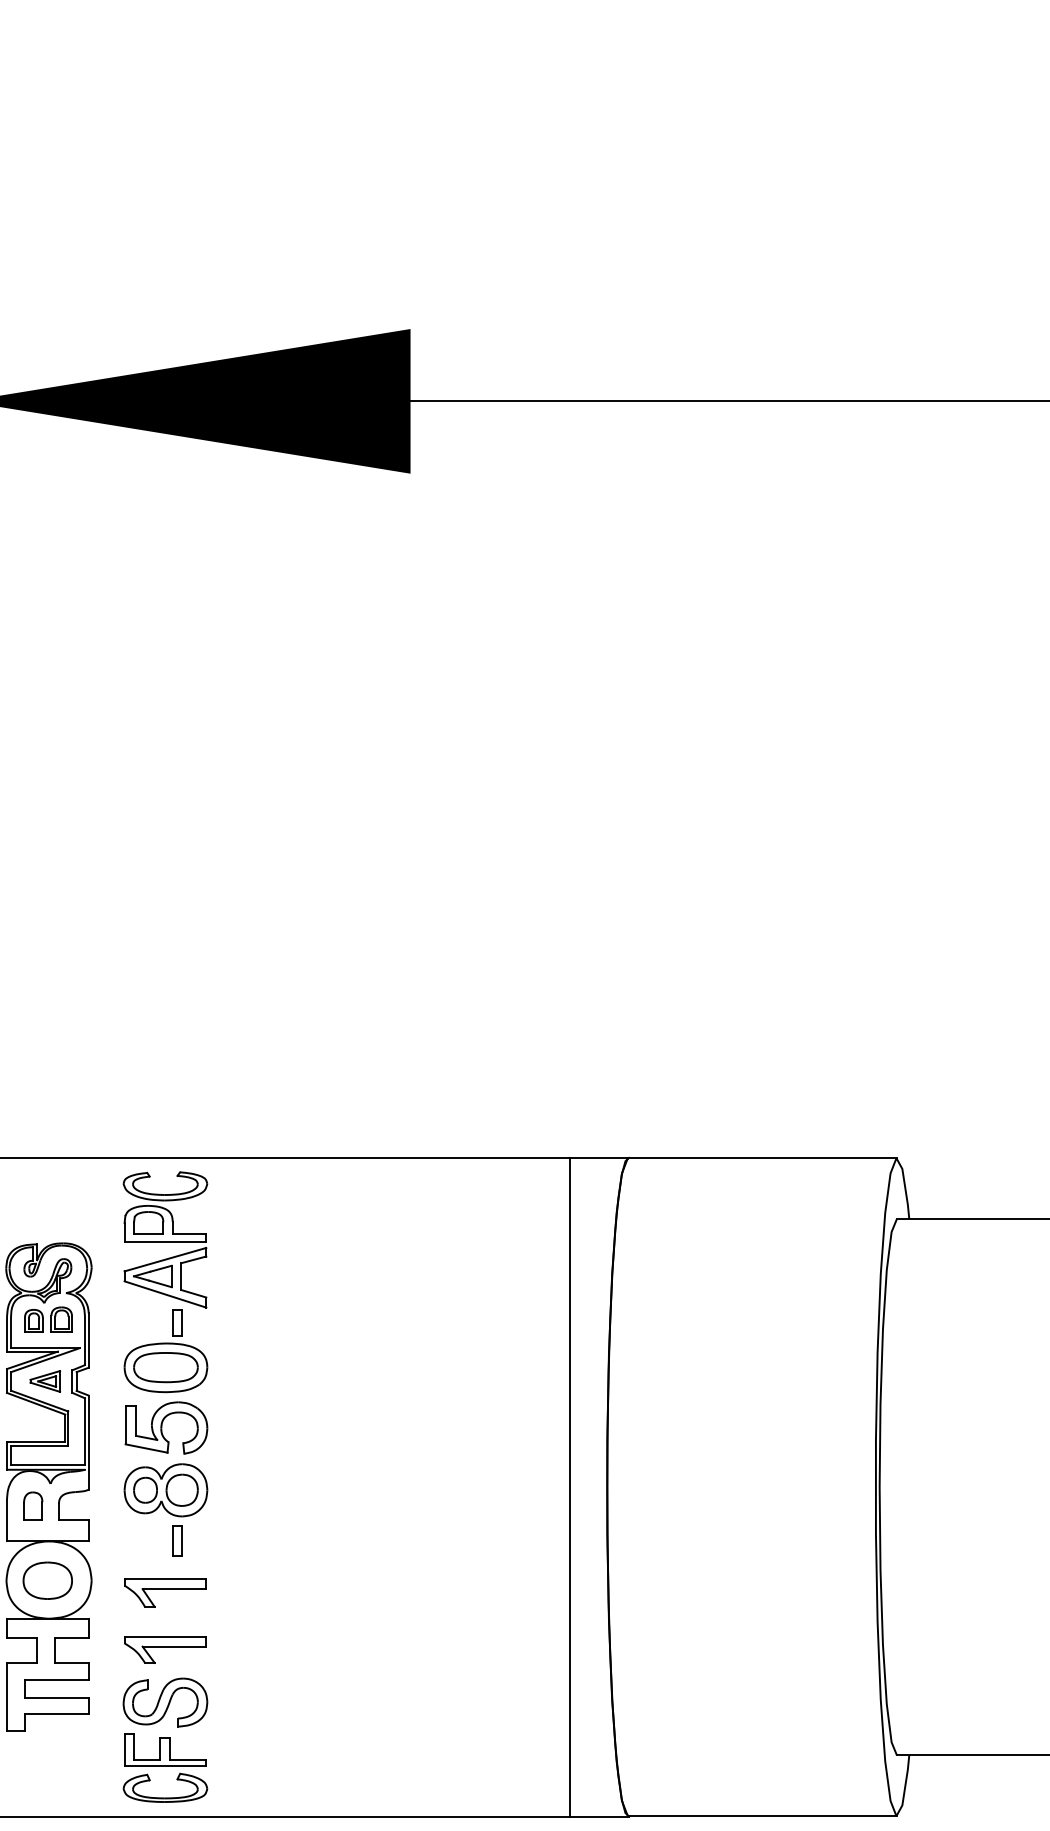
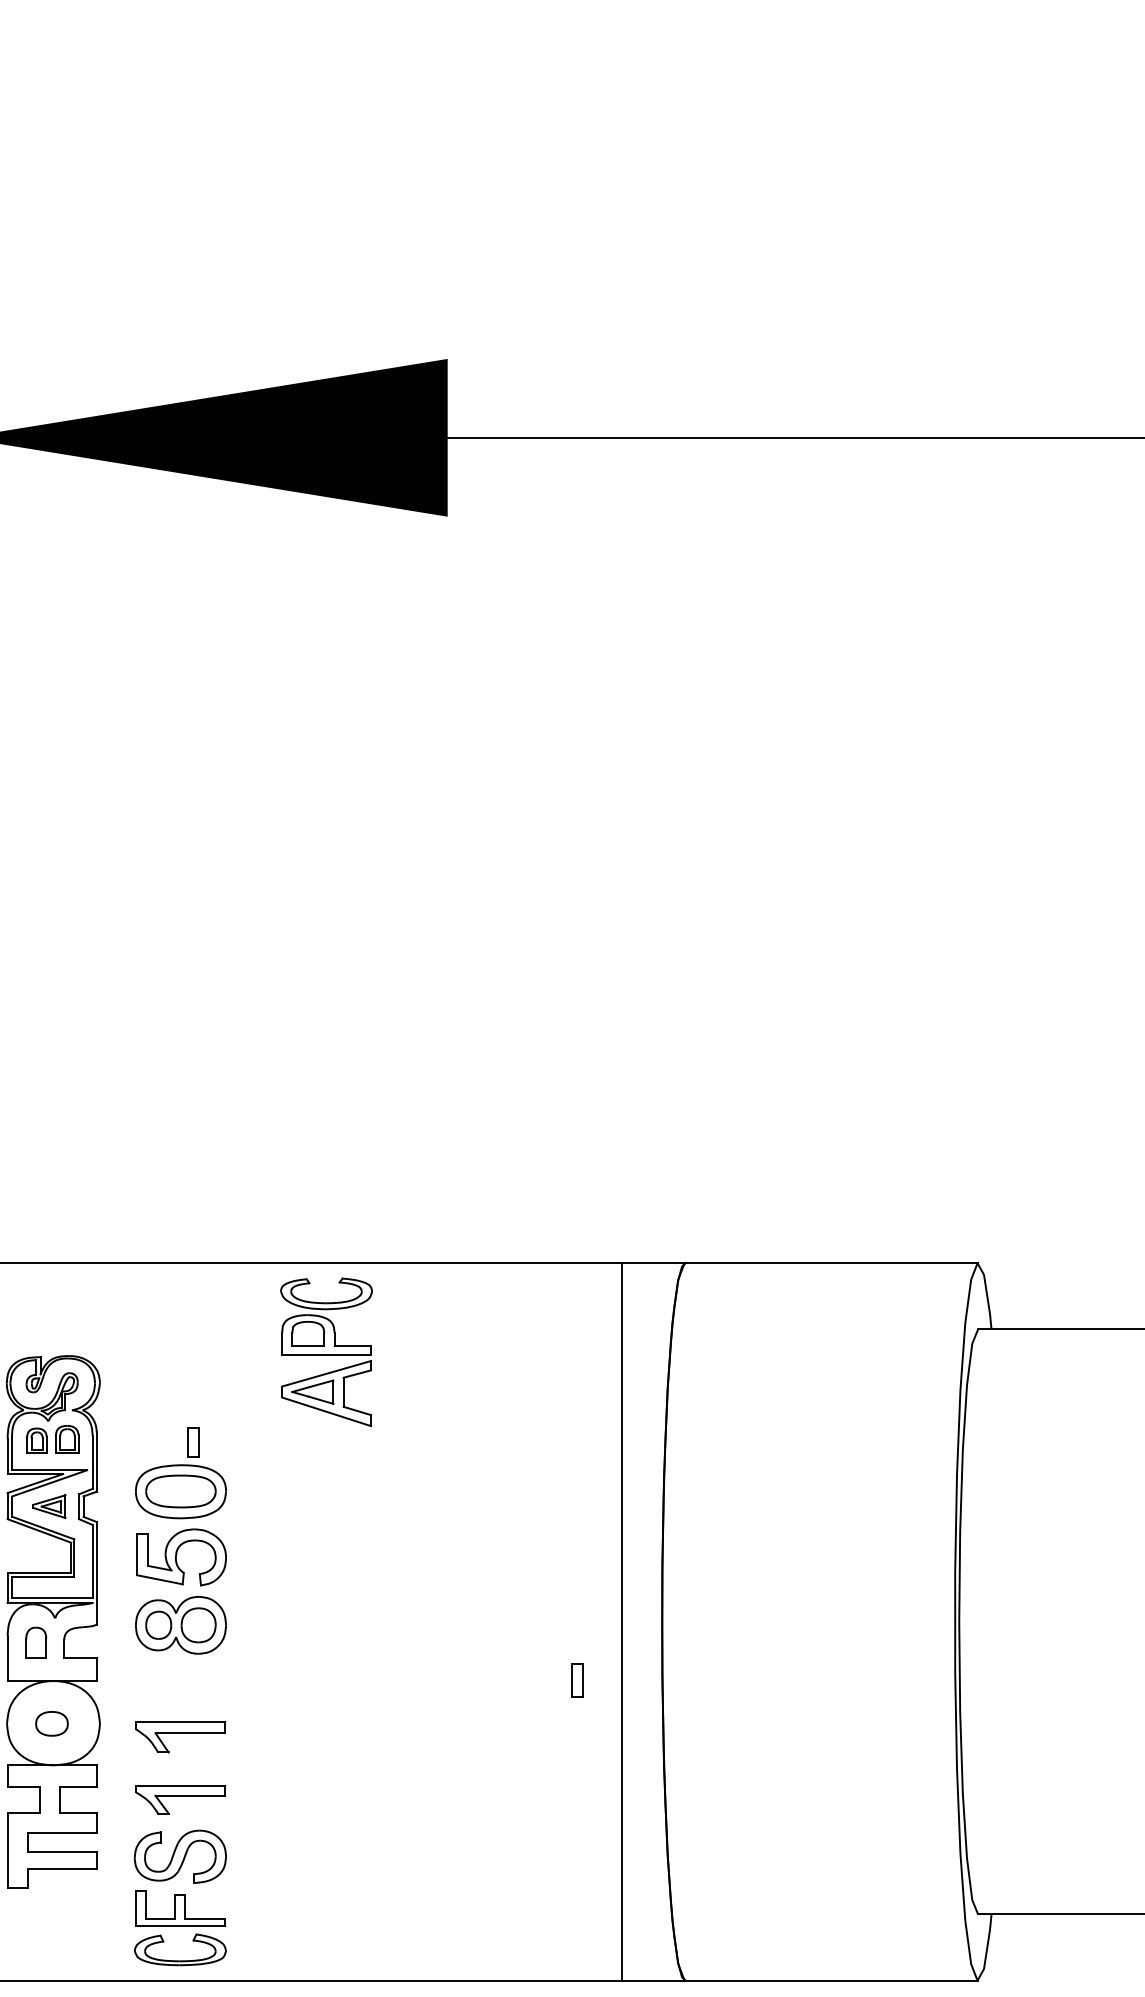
part: (165, 1239) -> (326, 1351), moved
part: (177, 1540) -> (577, 1680), moved
part: (47, 1580) -> (51, 1723), size x0.6

